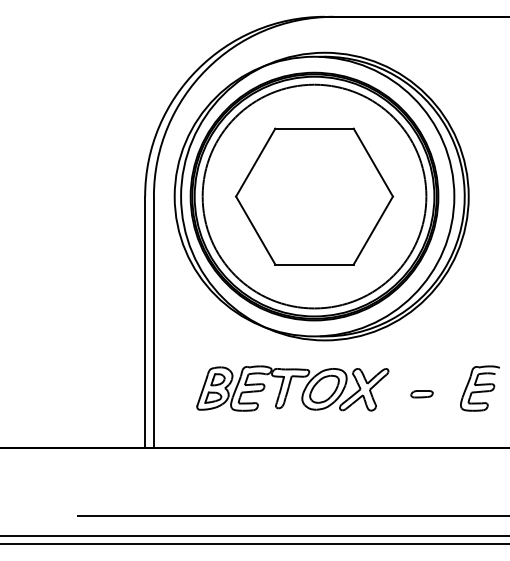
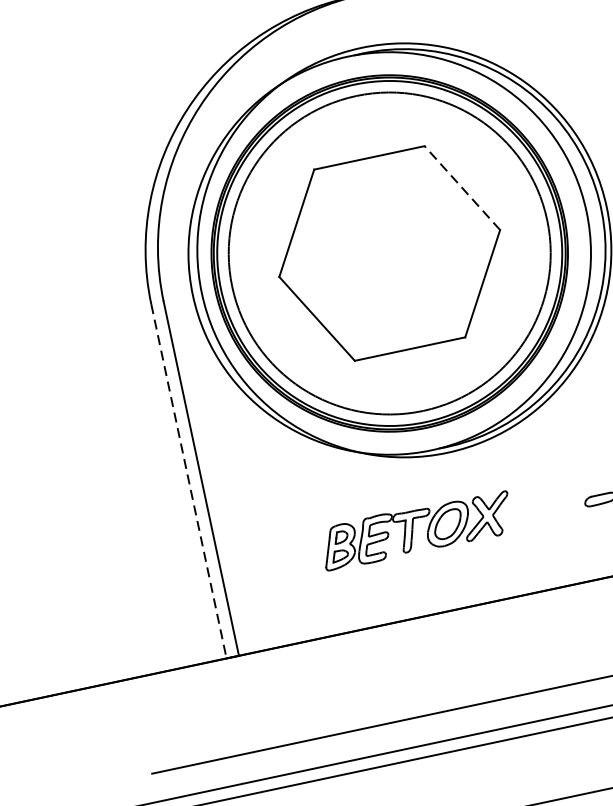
line: (373, 162) -> (462, 187), solid -> dashed
line: (145, 322) -> (189, 481), solid -> dashed
part: (292, 388) -> (416, 530), size x0.7

